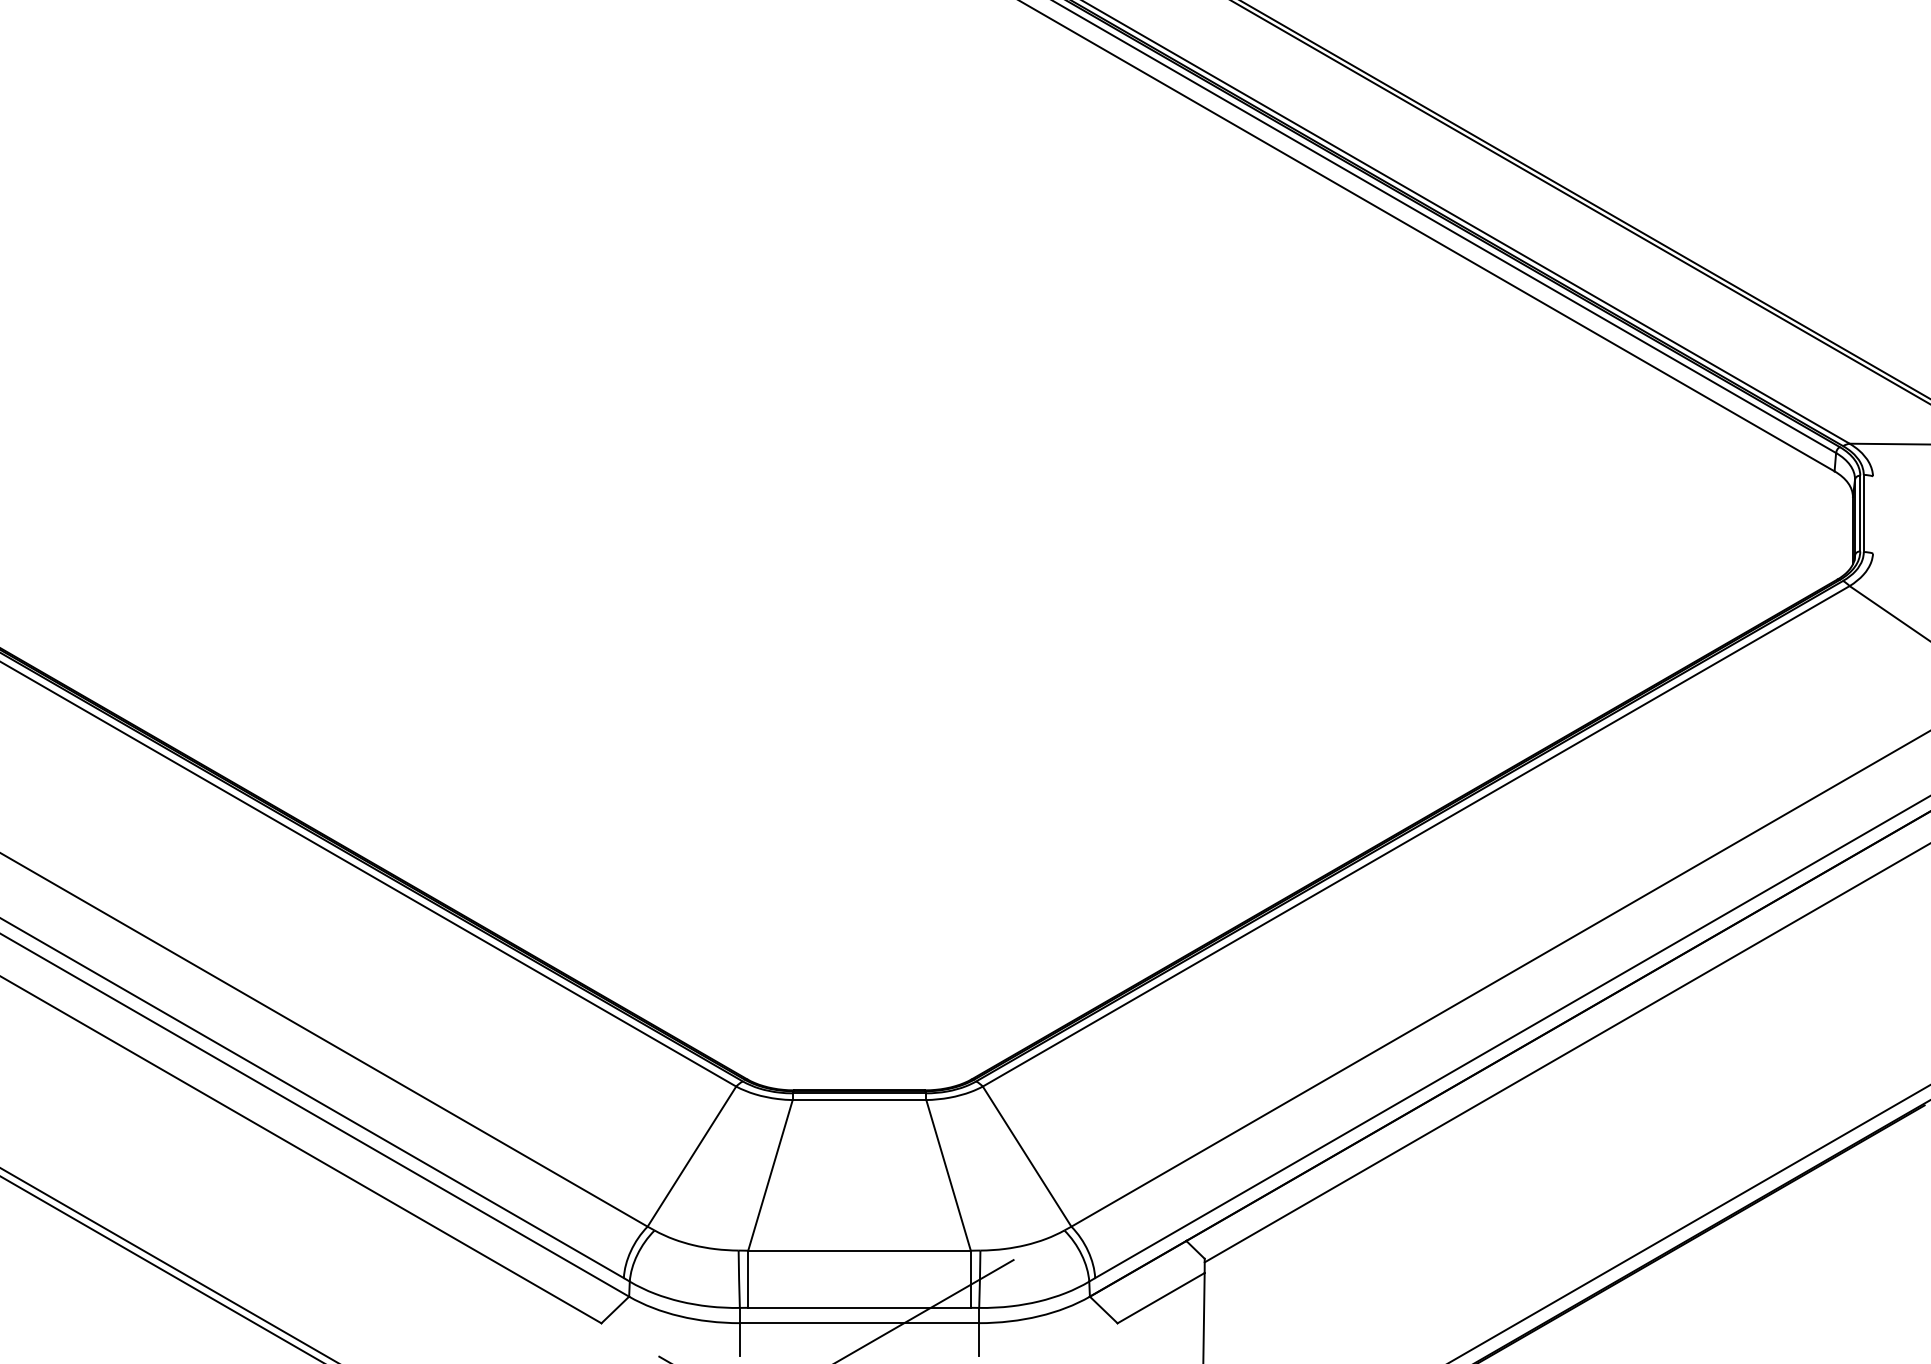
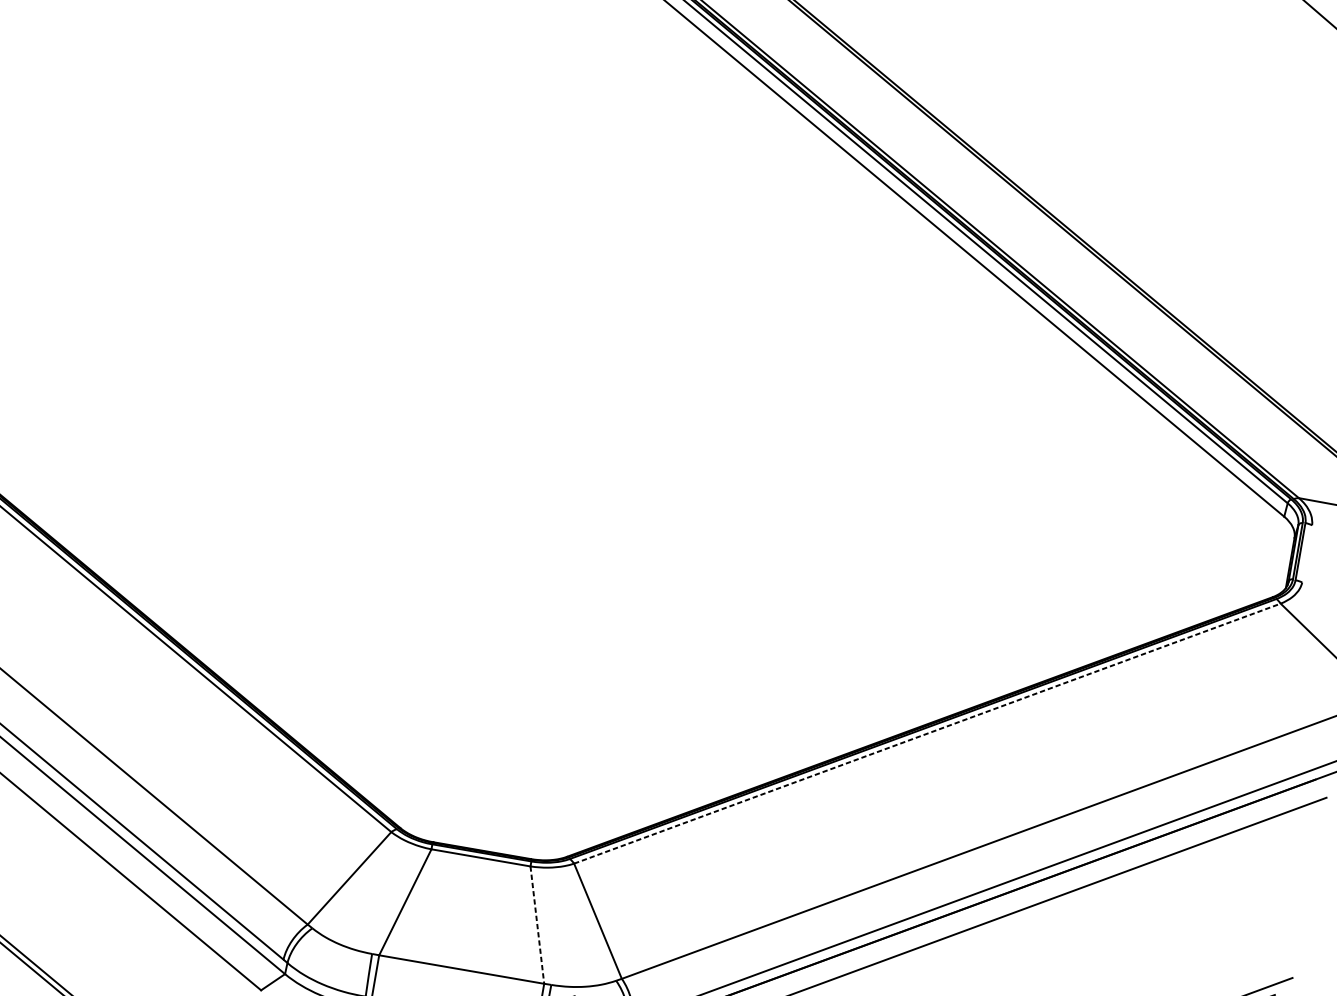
line: (1416, 836) -> (927, 733), solid -> dashed
line: (948, 1175) -> (537, 925), solid -> dashed

